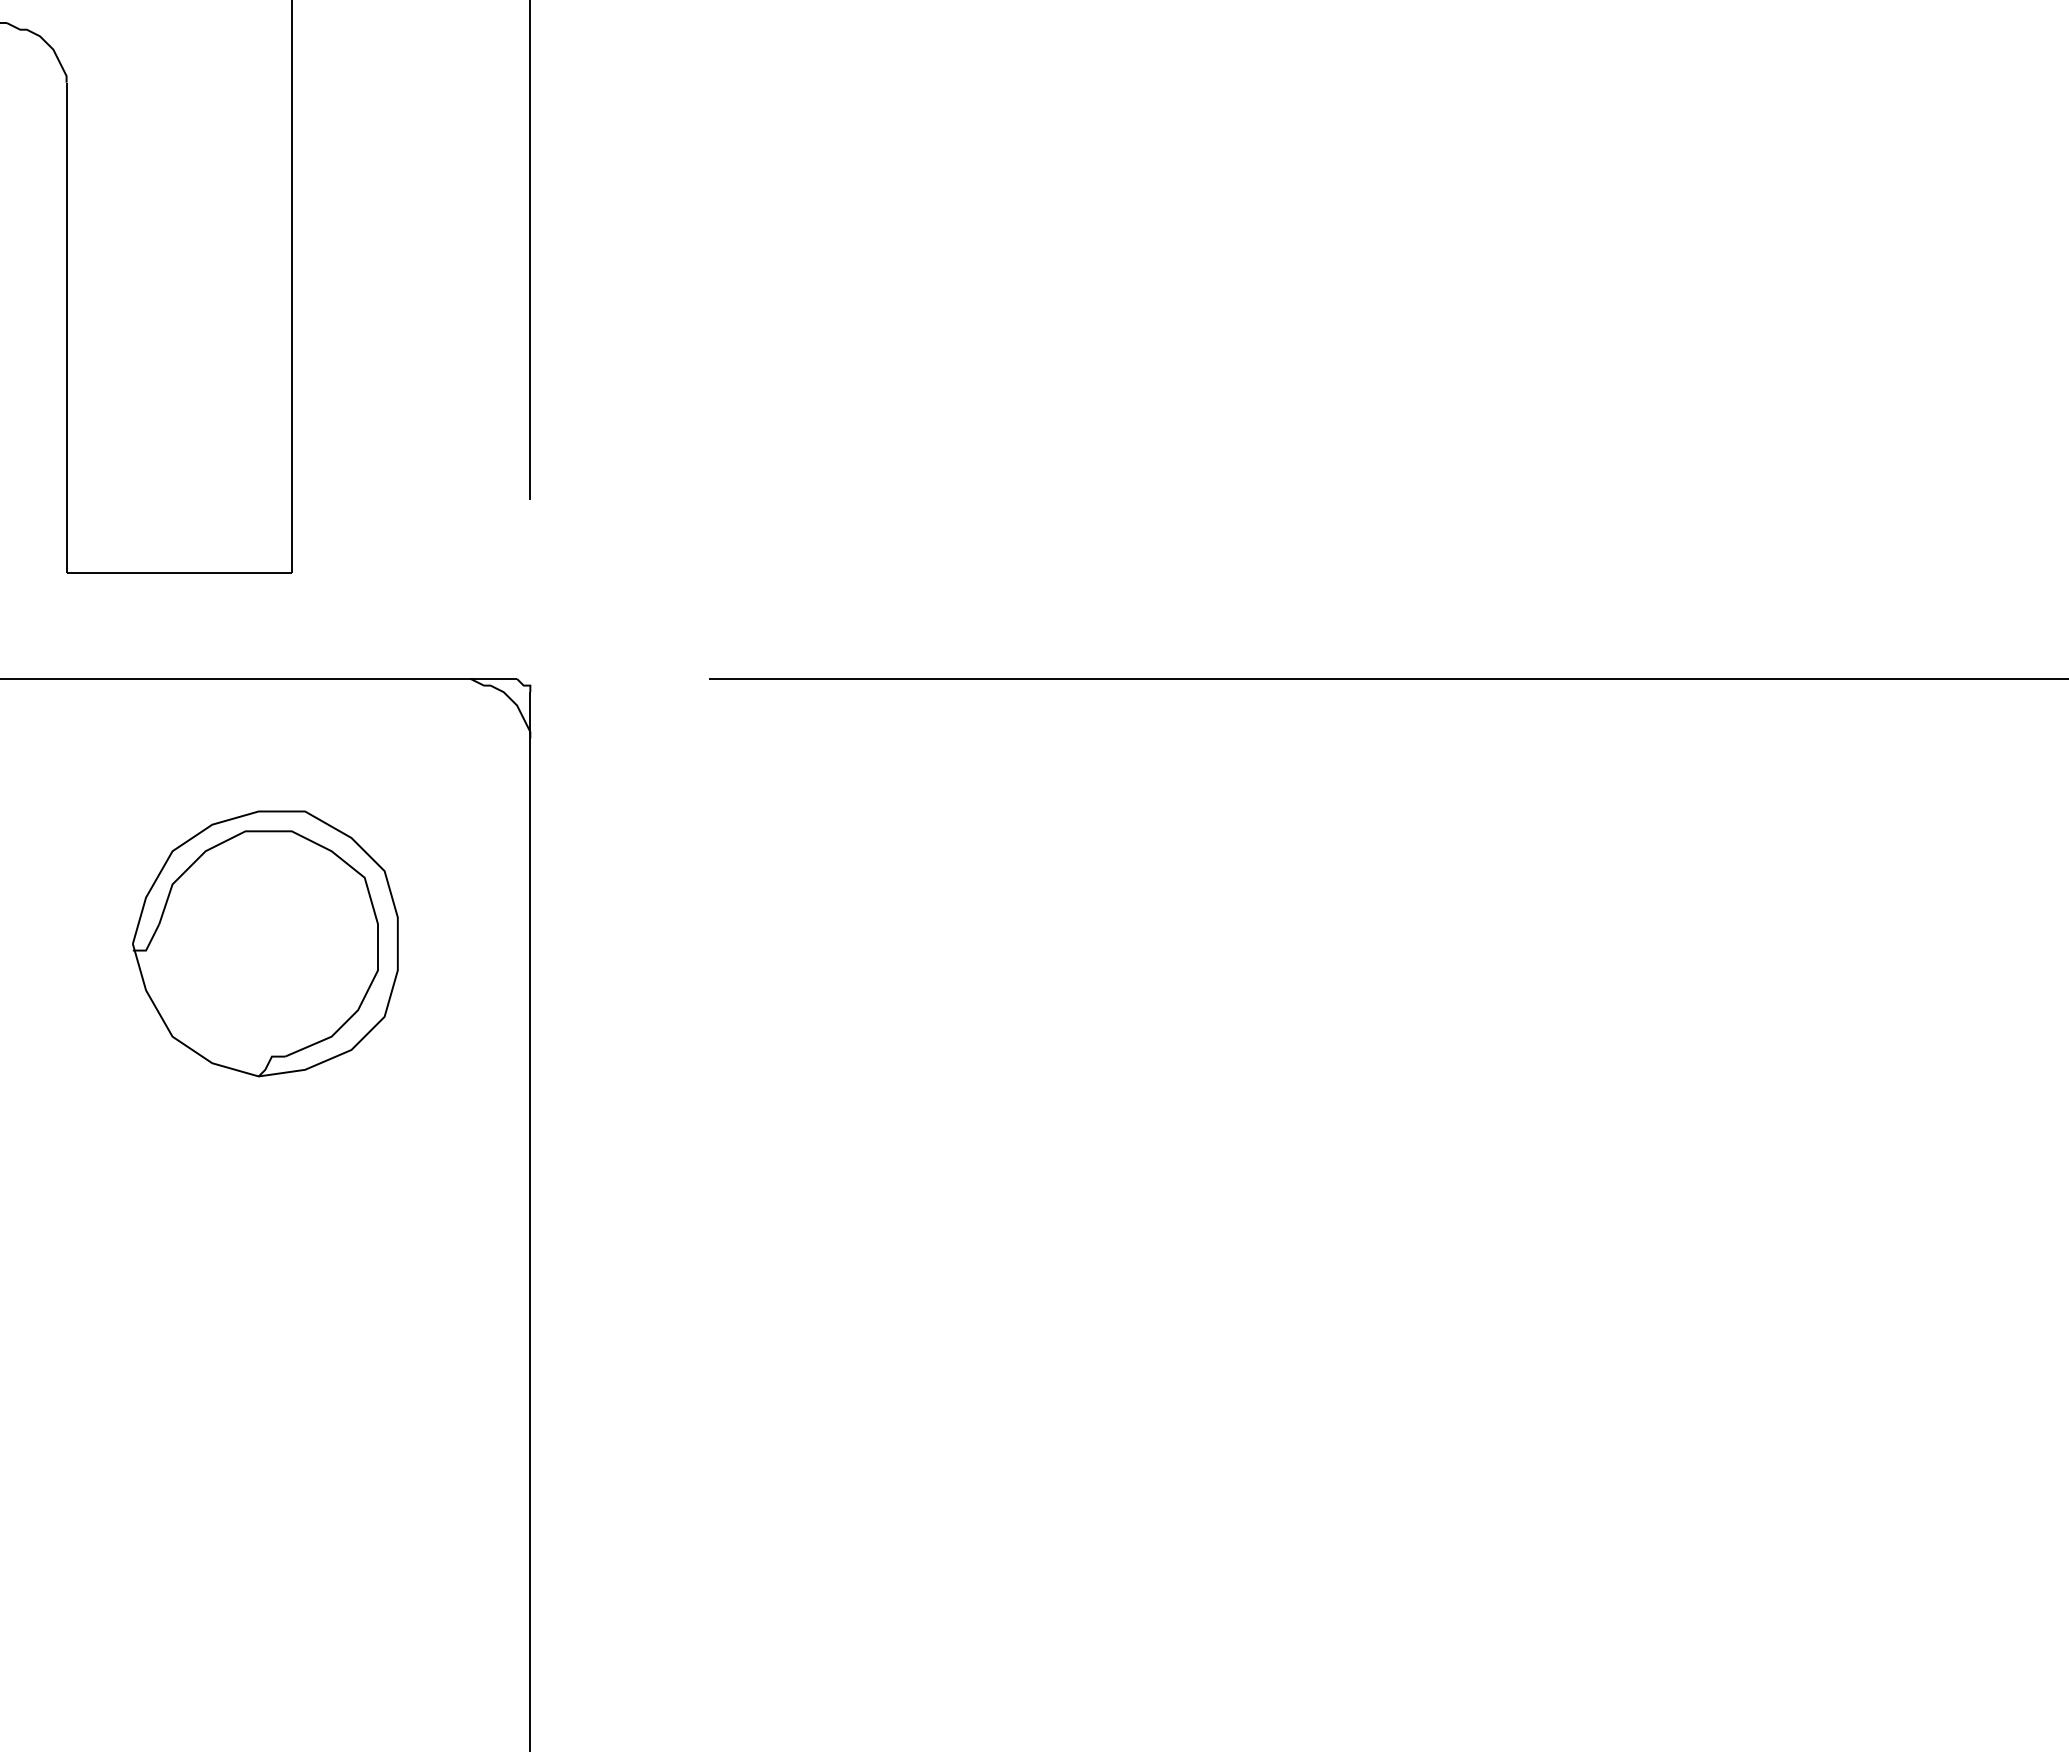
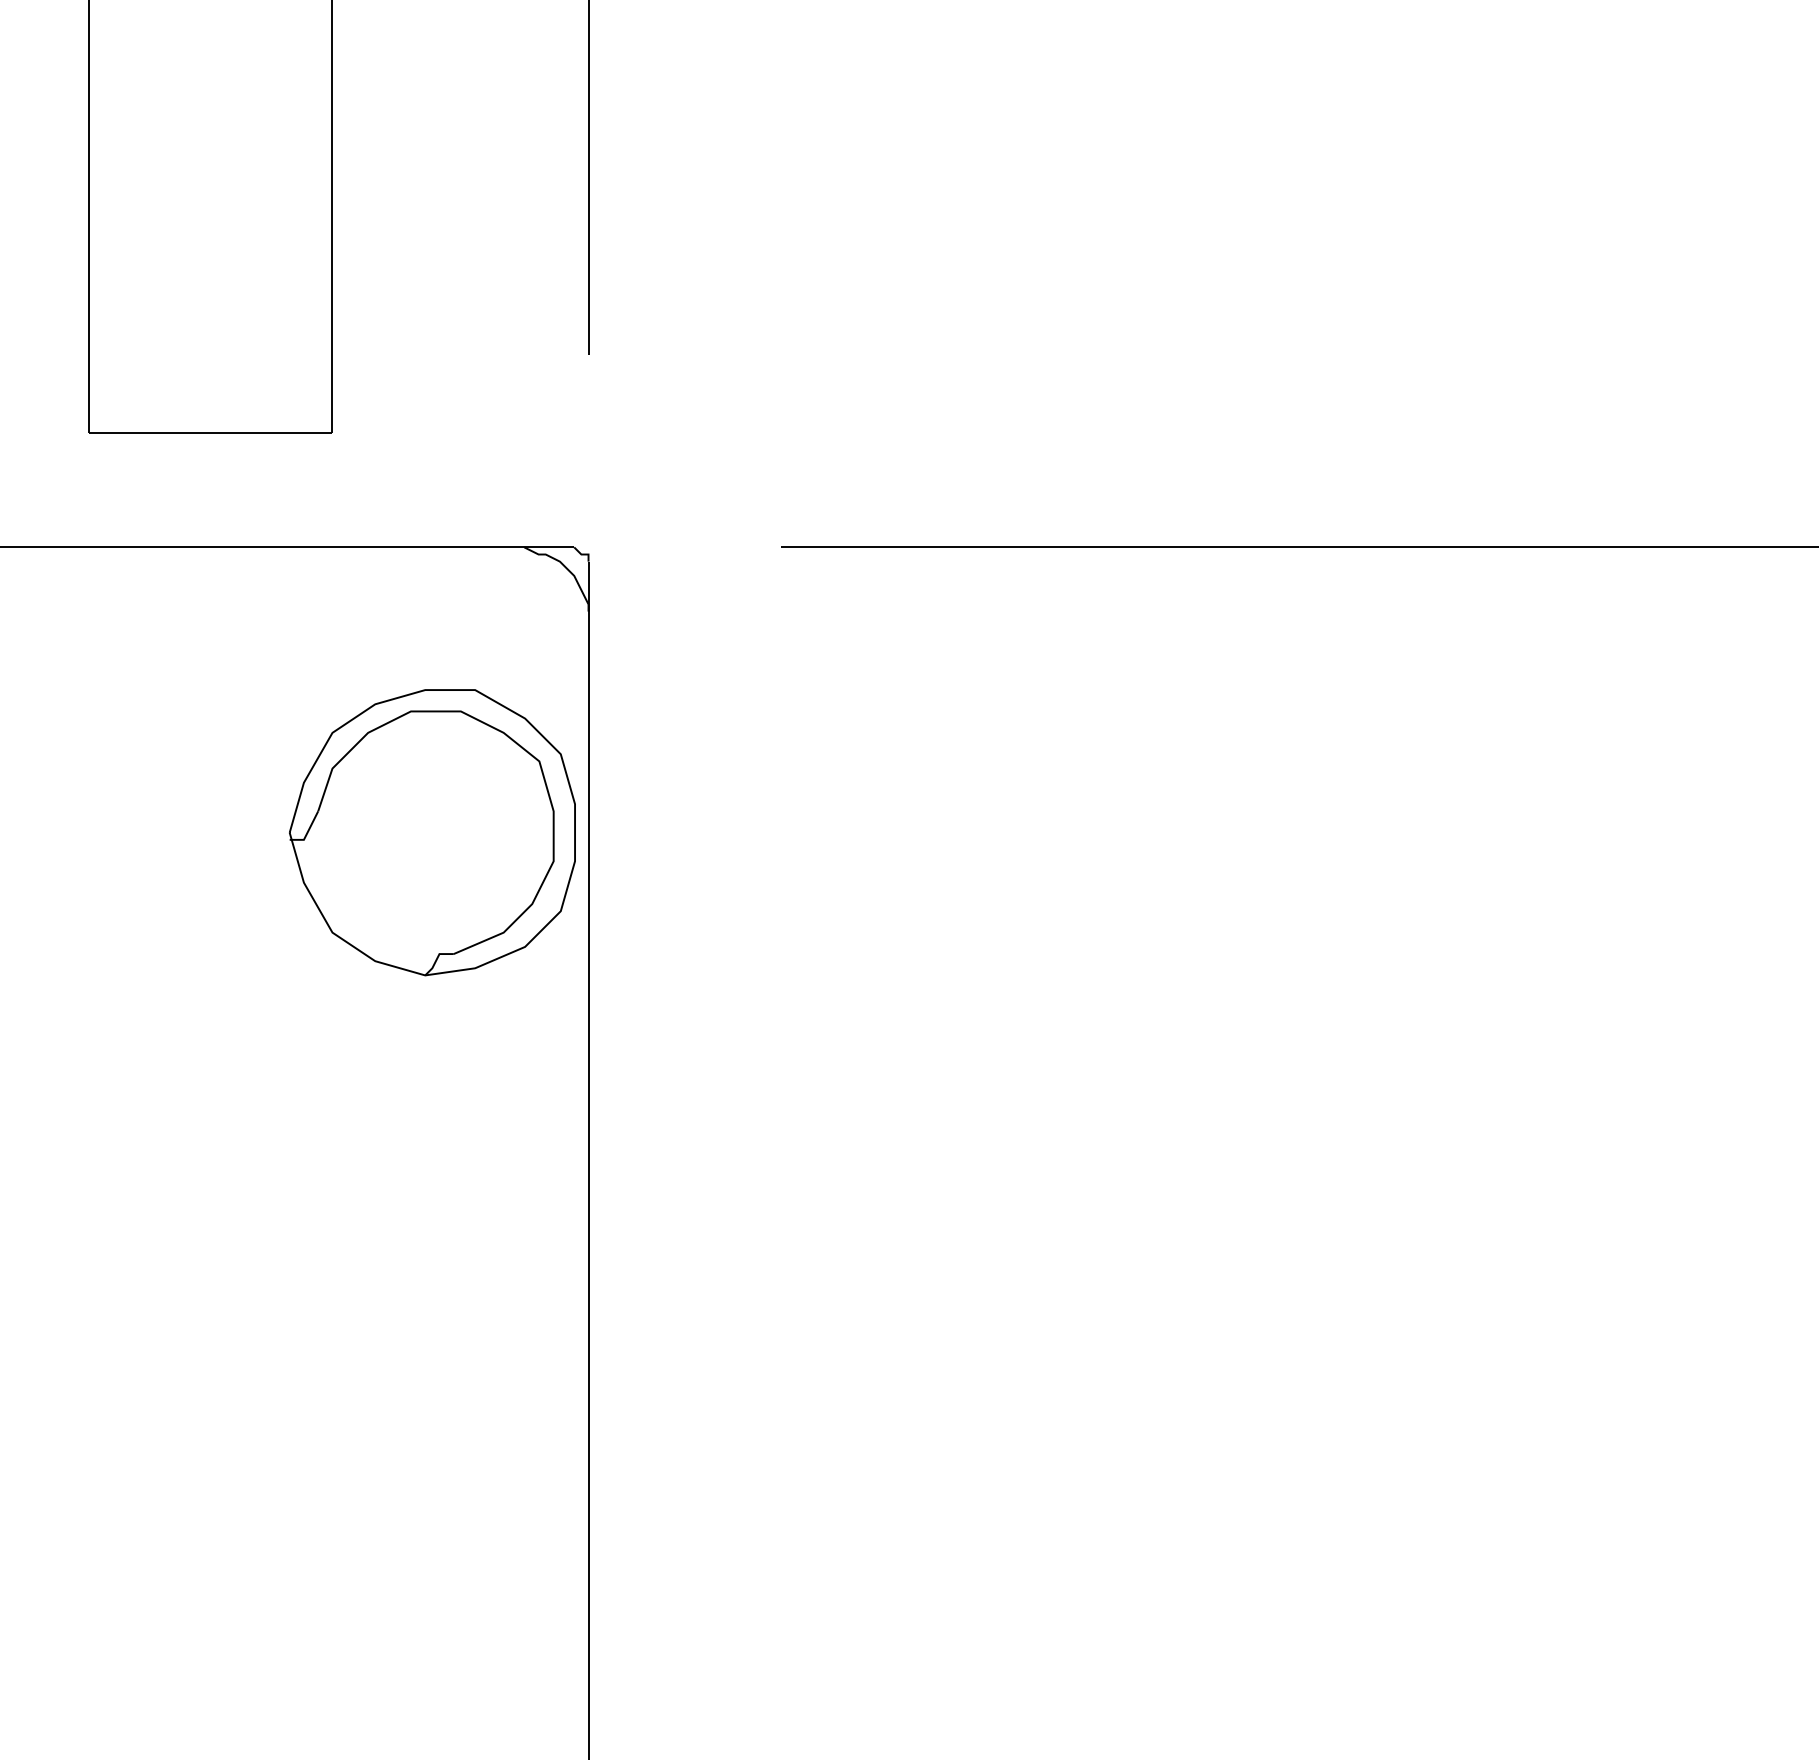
part: (265, 943) -> (432, 832), moved

